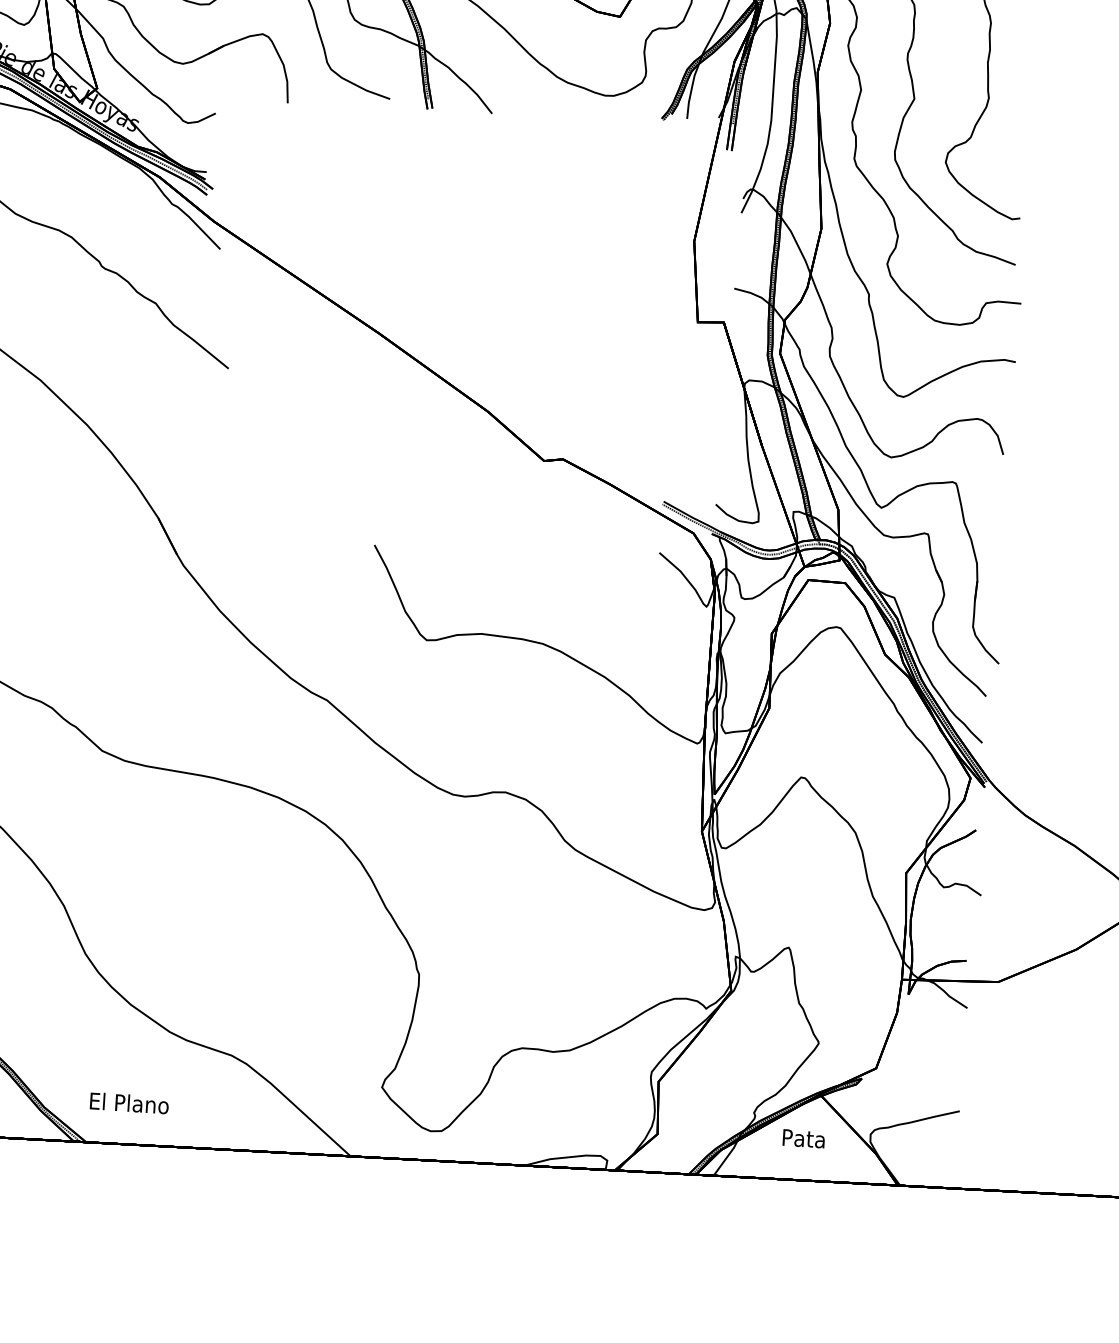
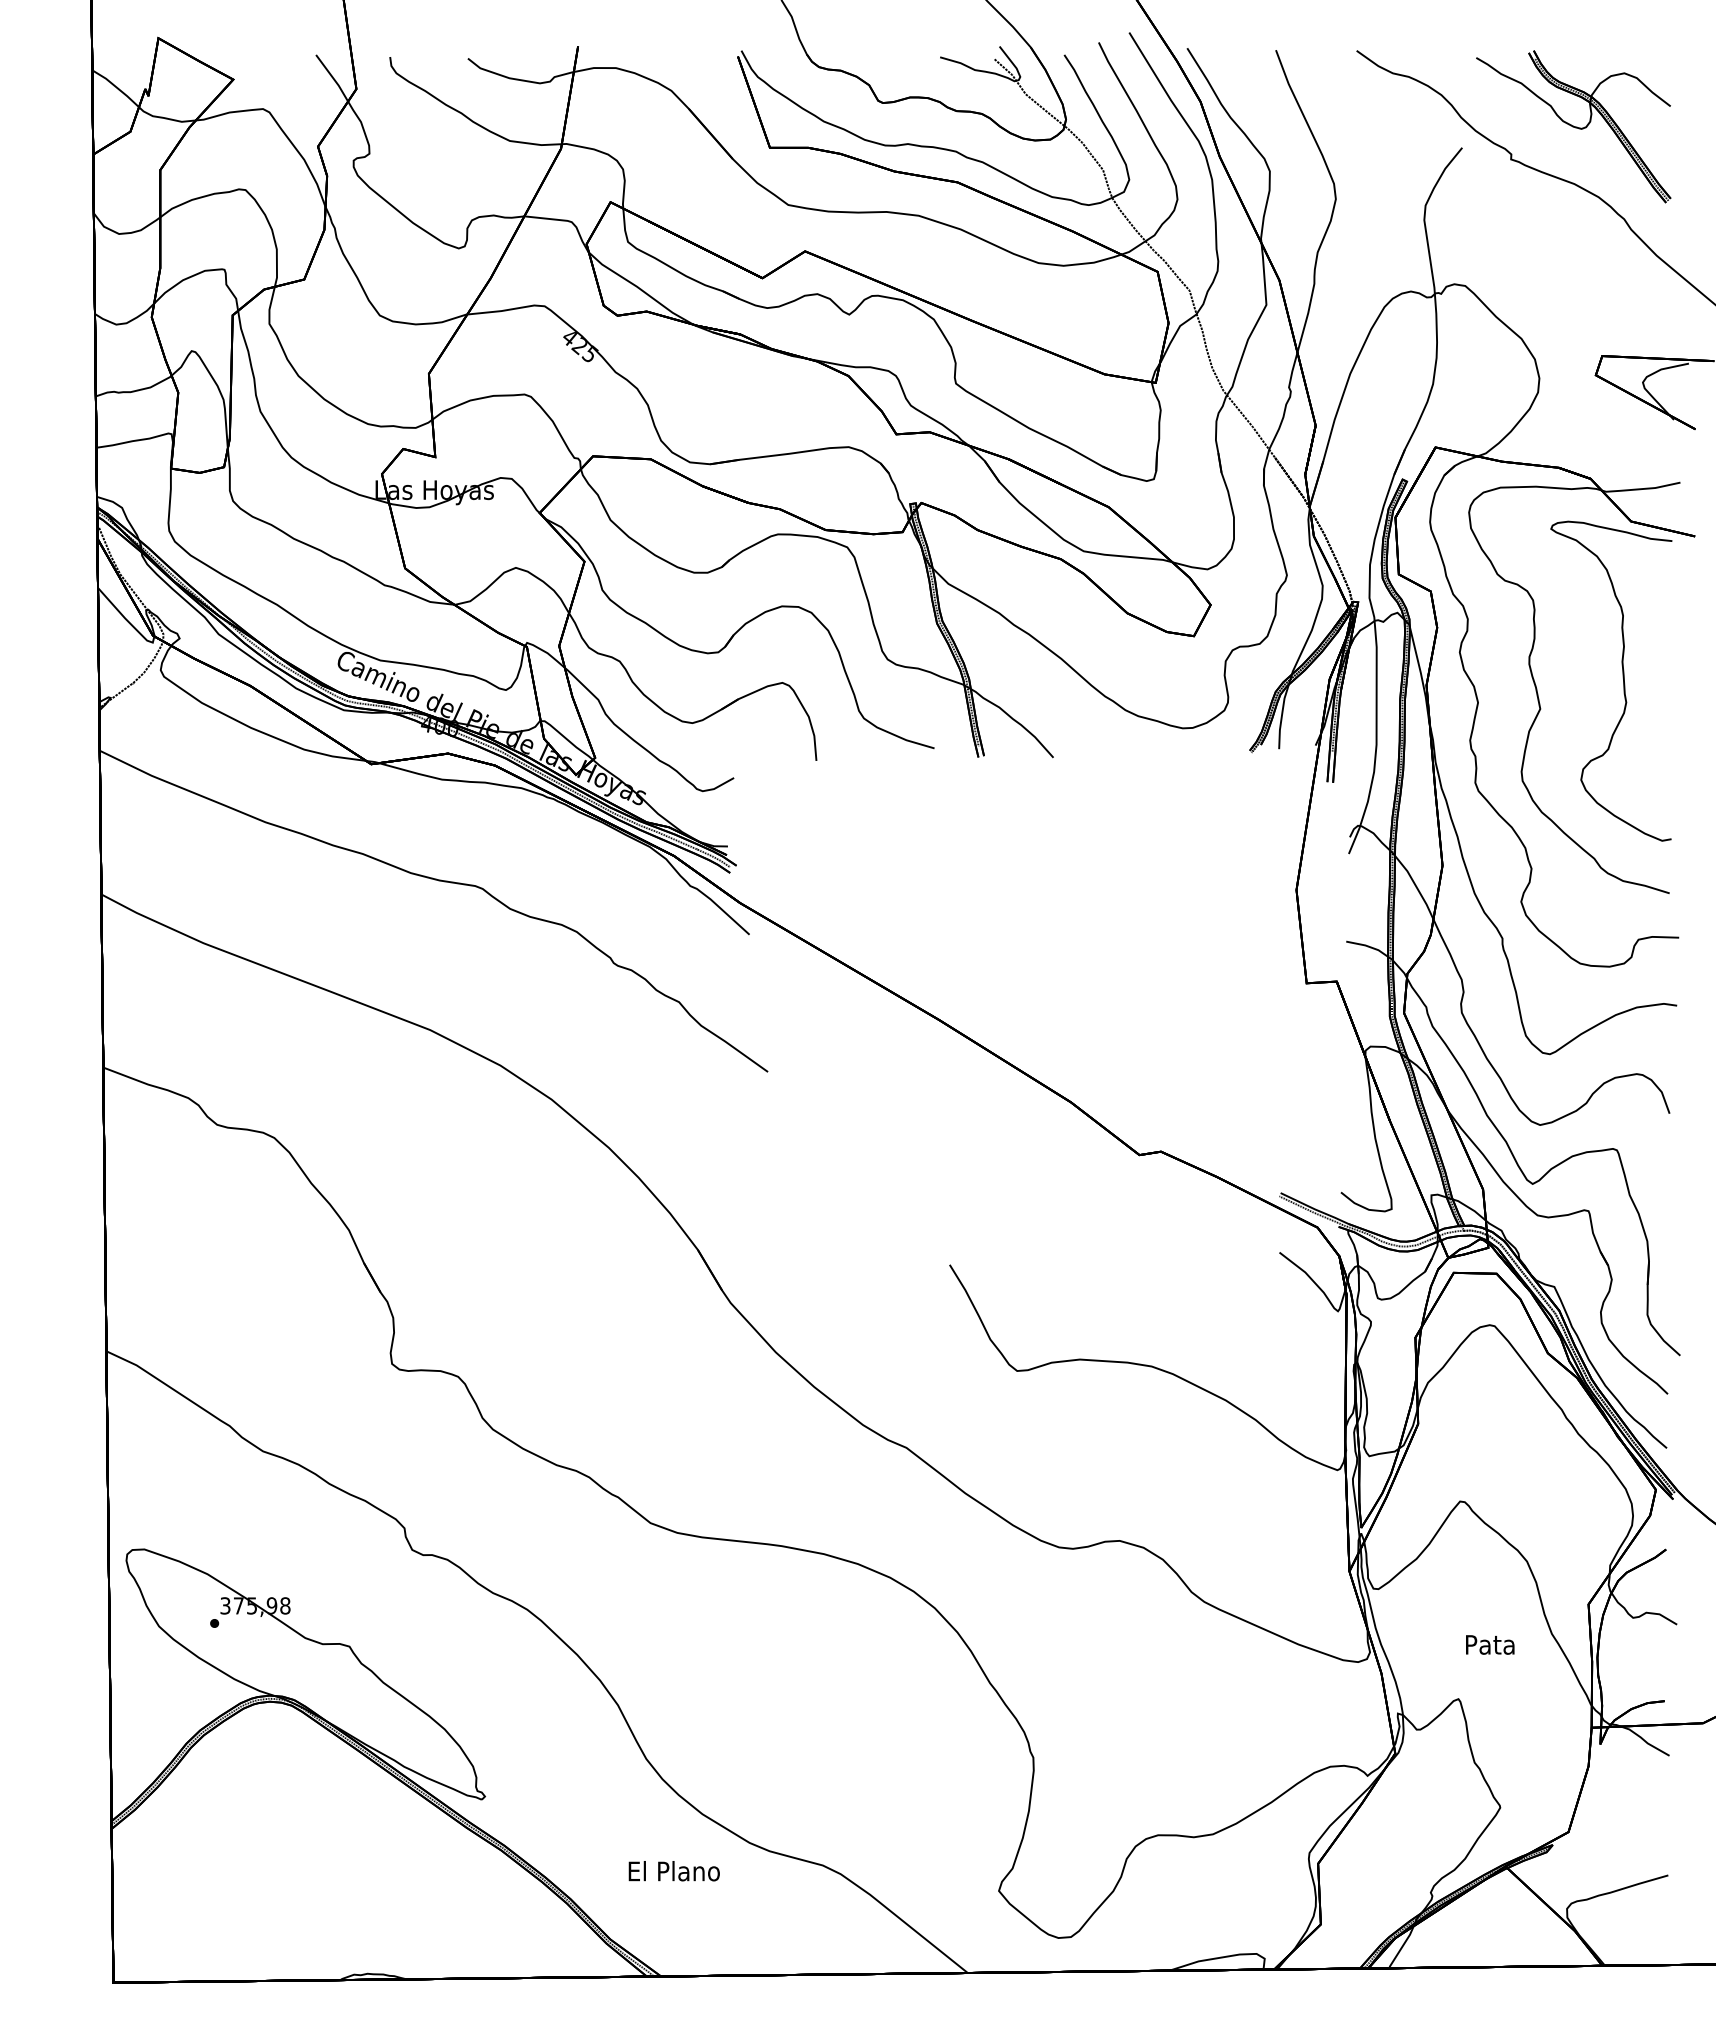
text: (128, 1103) -> (673, 1871), moved
text: (804, 1138) -> (1490, 1644), moved

